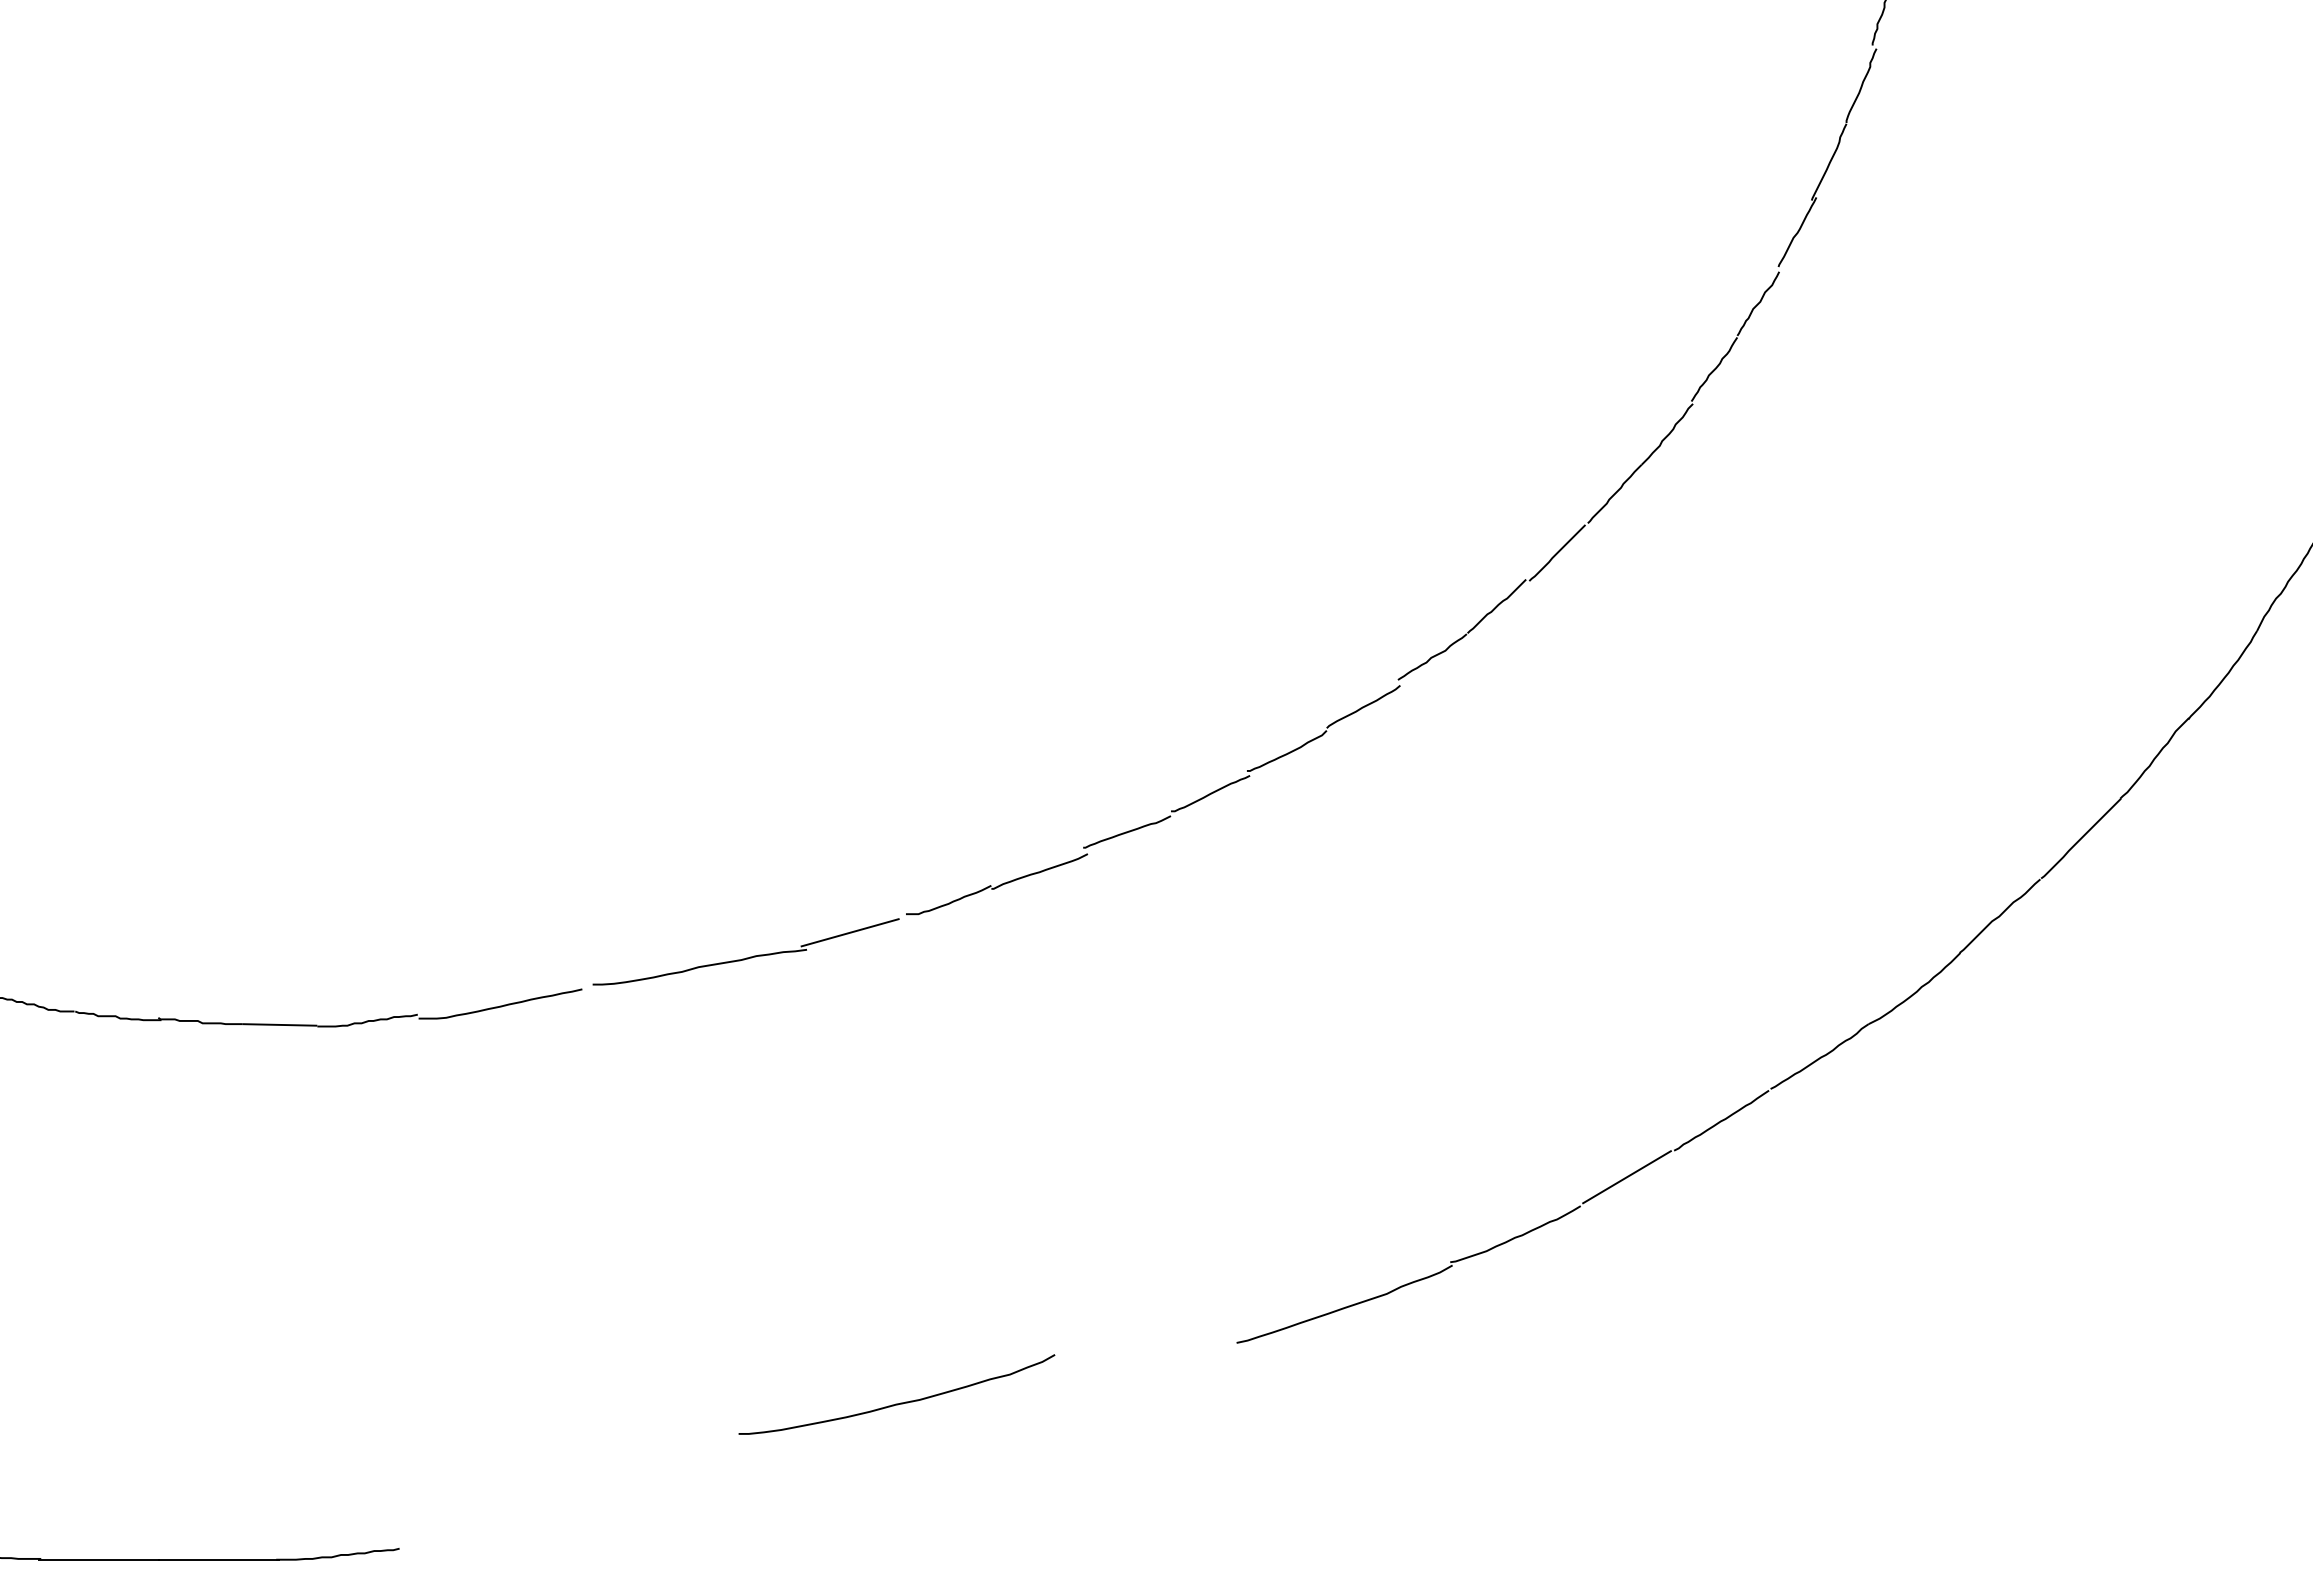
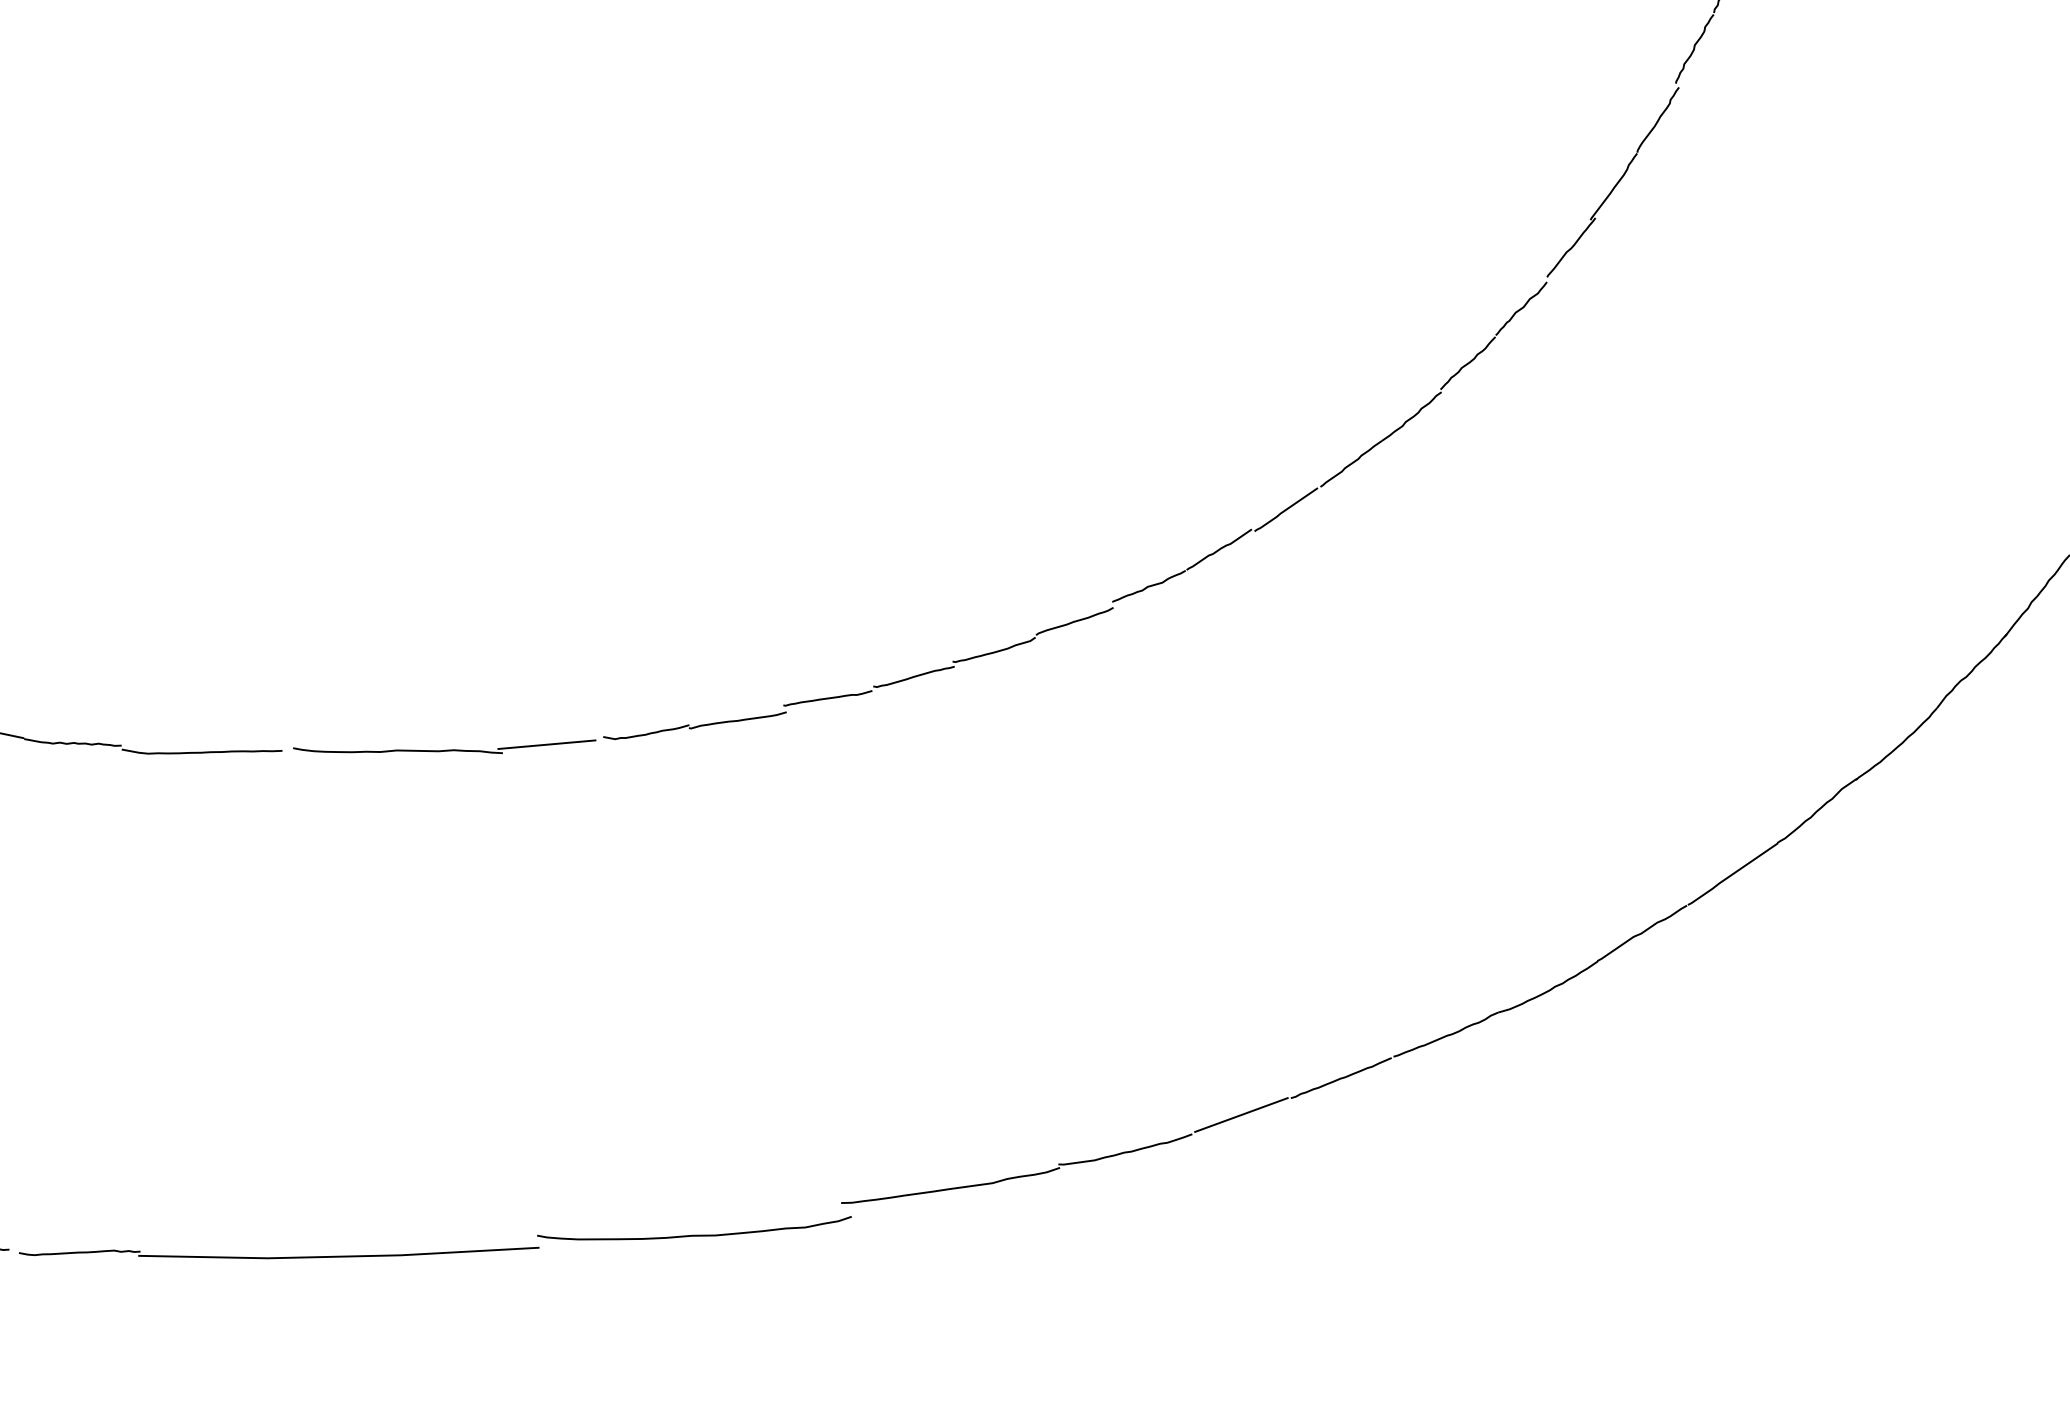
curve: (900, 1402) -> (696, 1234), moved
part: (675, 1504) -> (279, 1256), added

